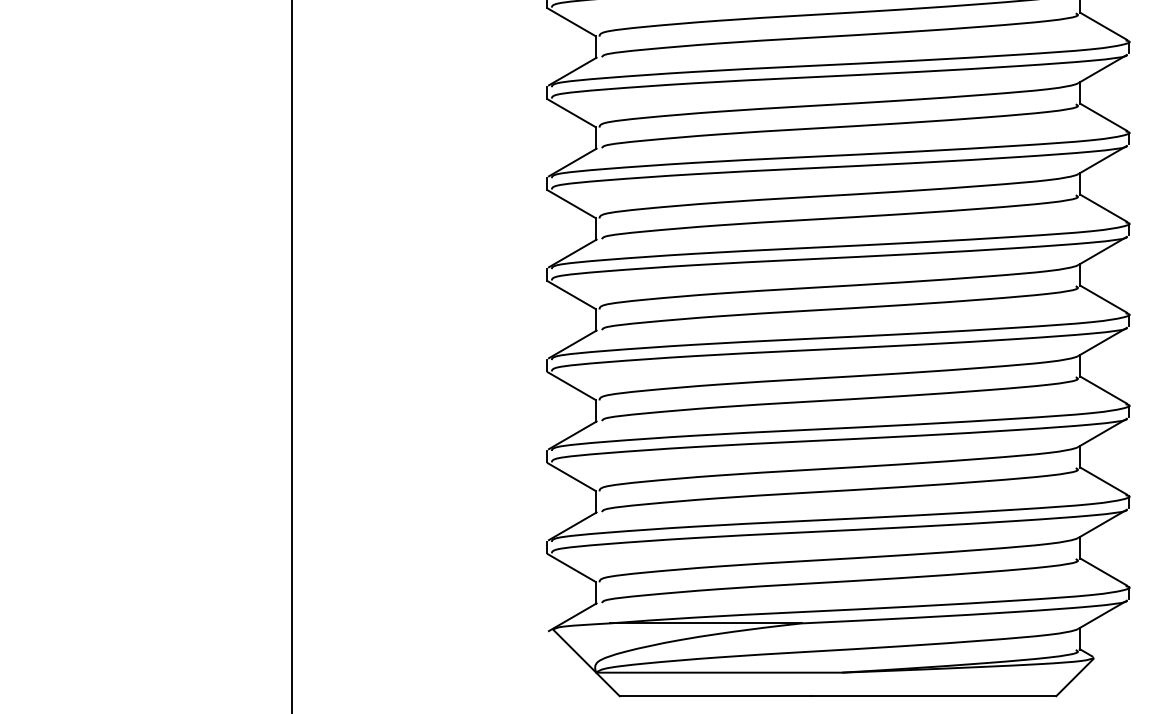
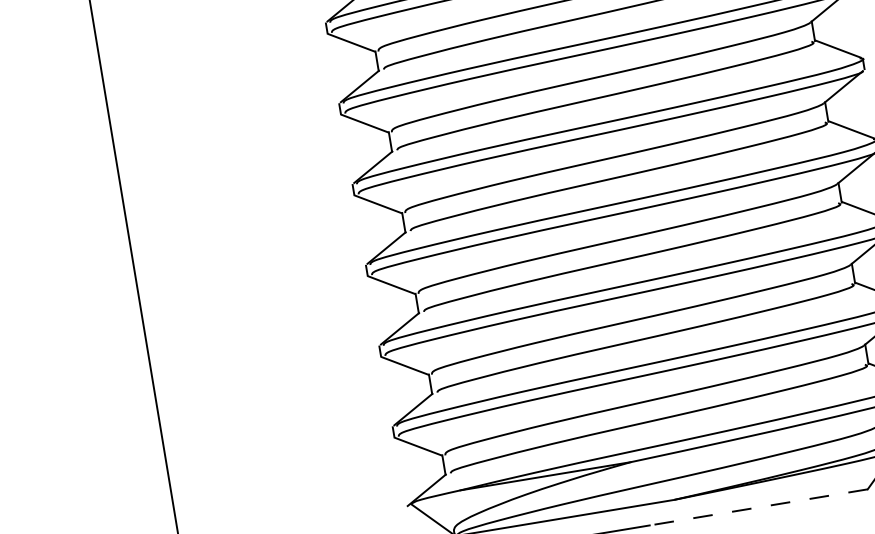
line: (933, 696) -> (758, 507), solid -> dashed

